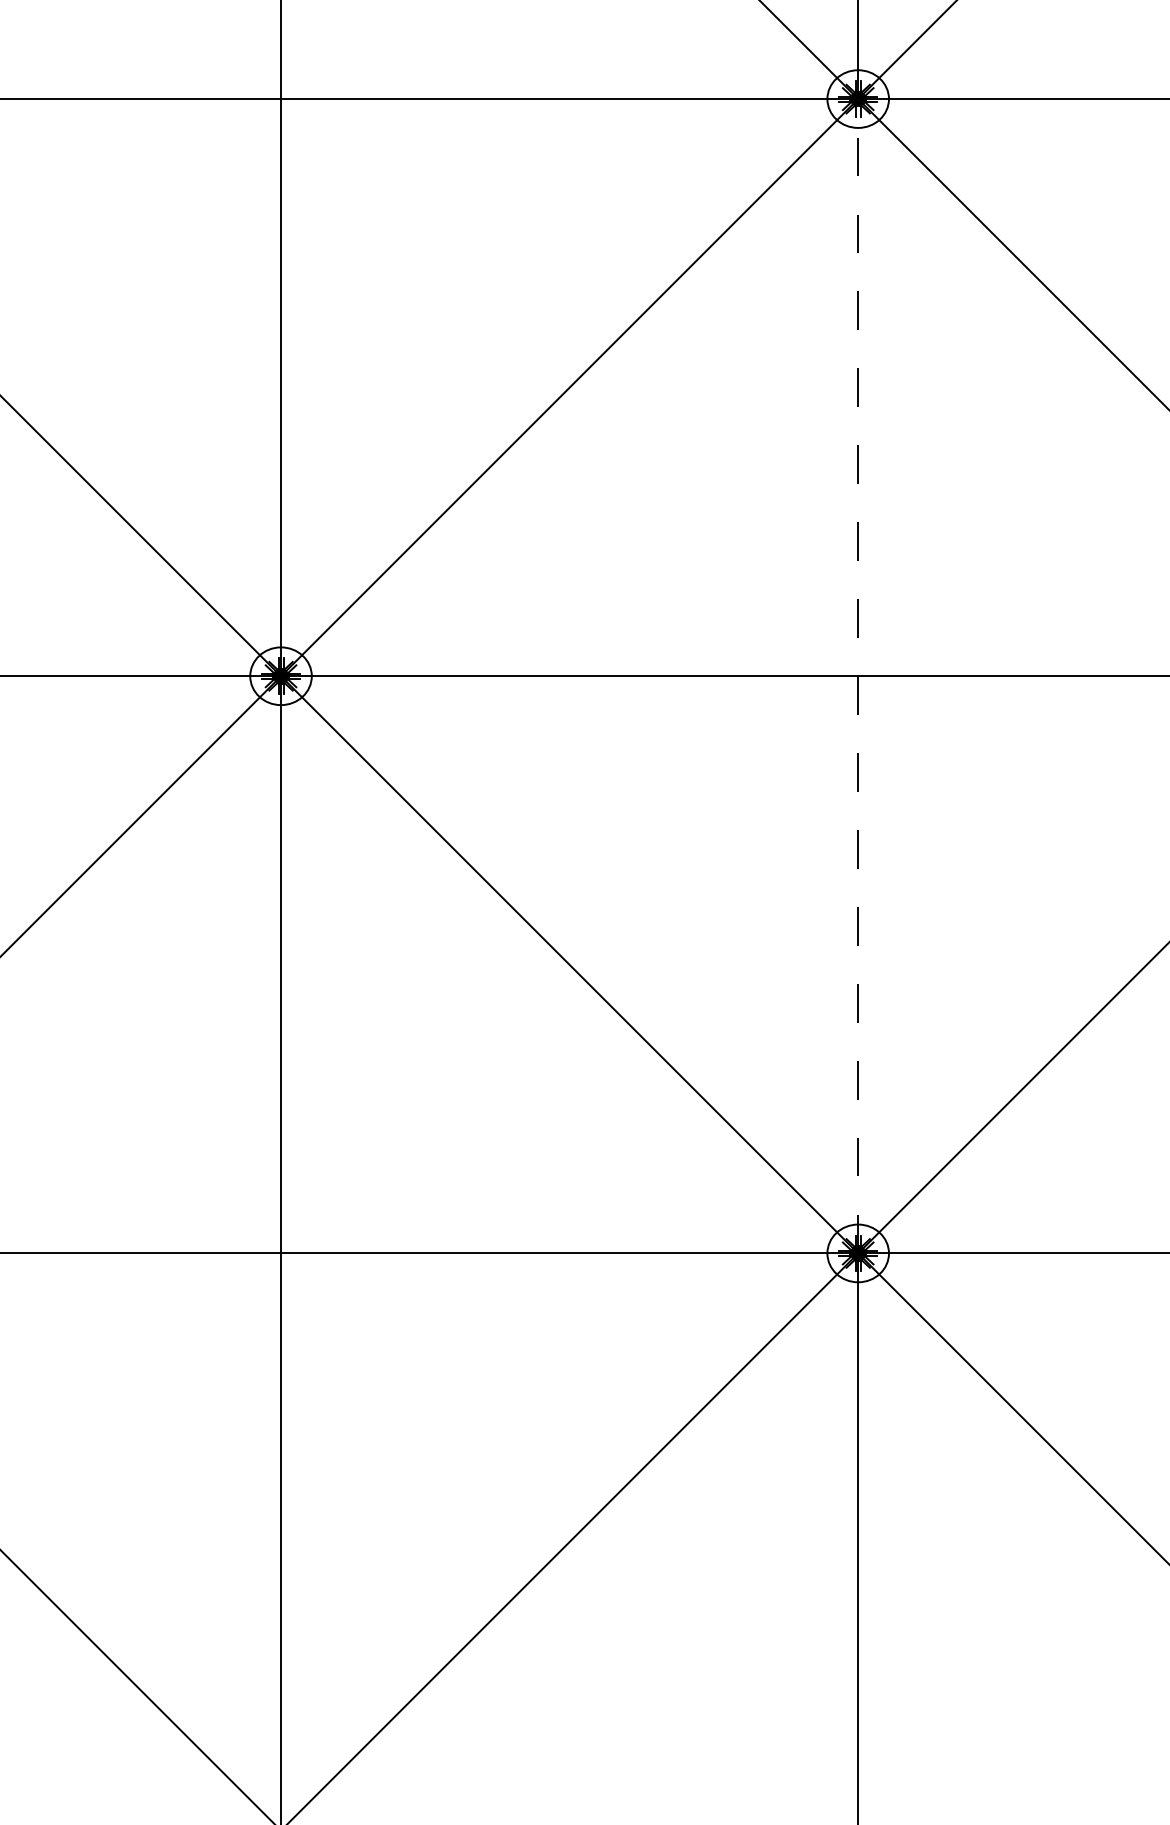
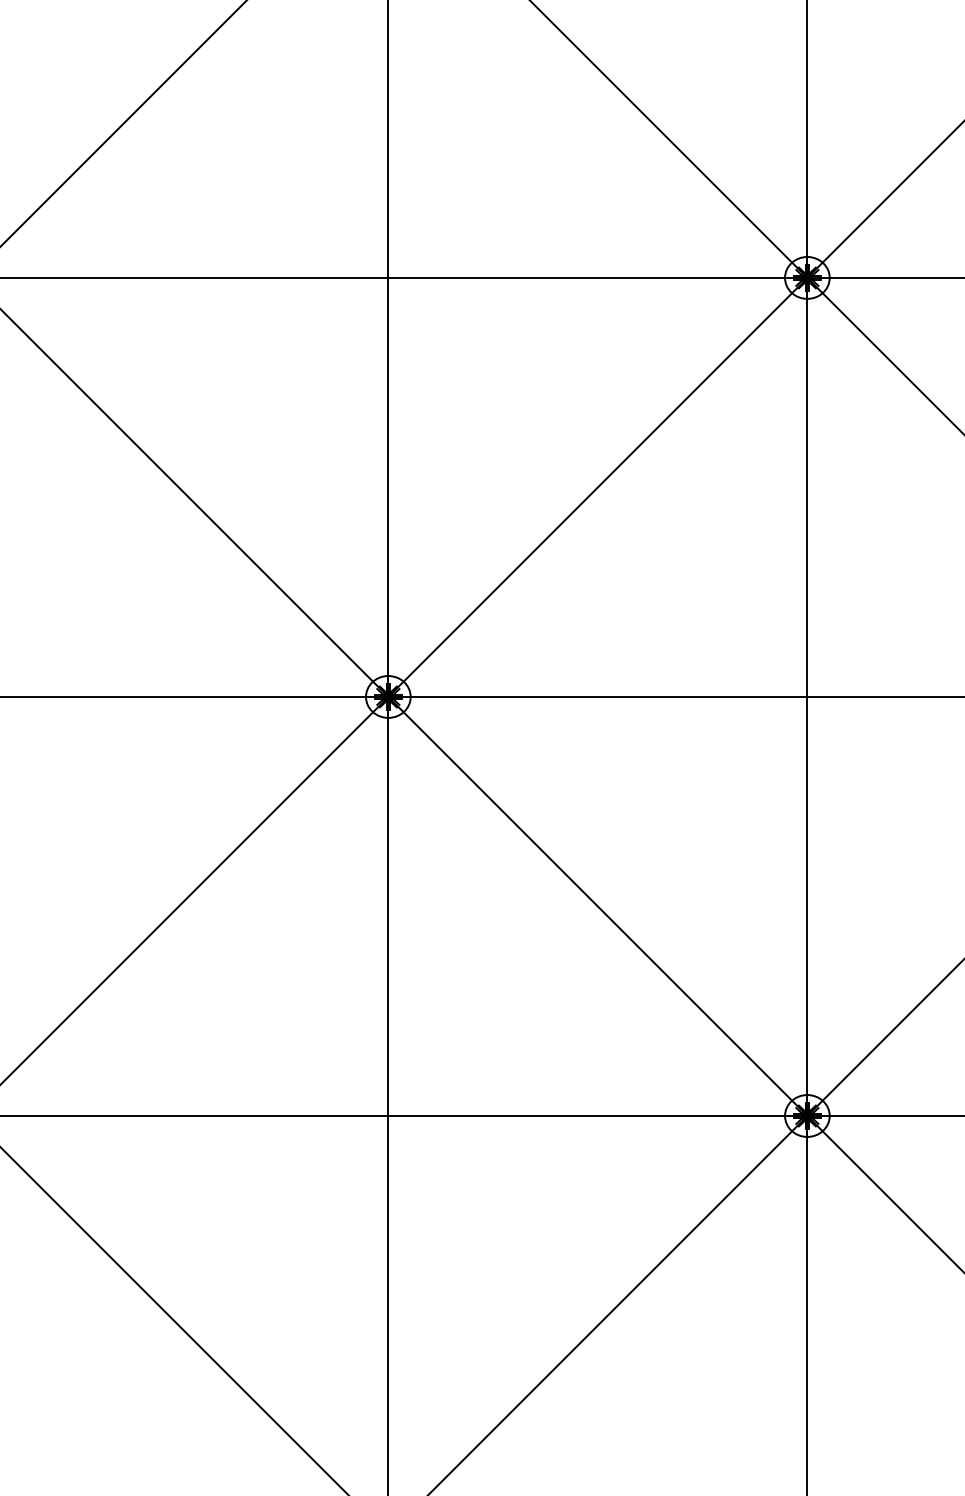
line: (858, 675) -> (807, 696), dashed -> solid

